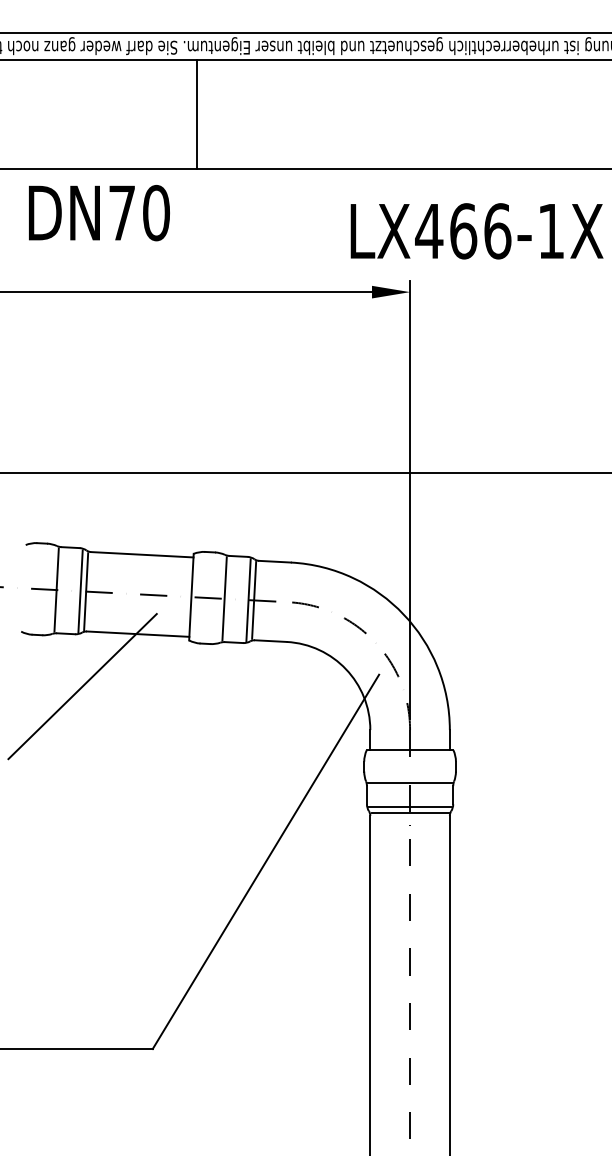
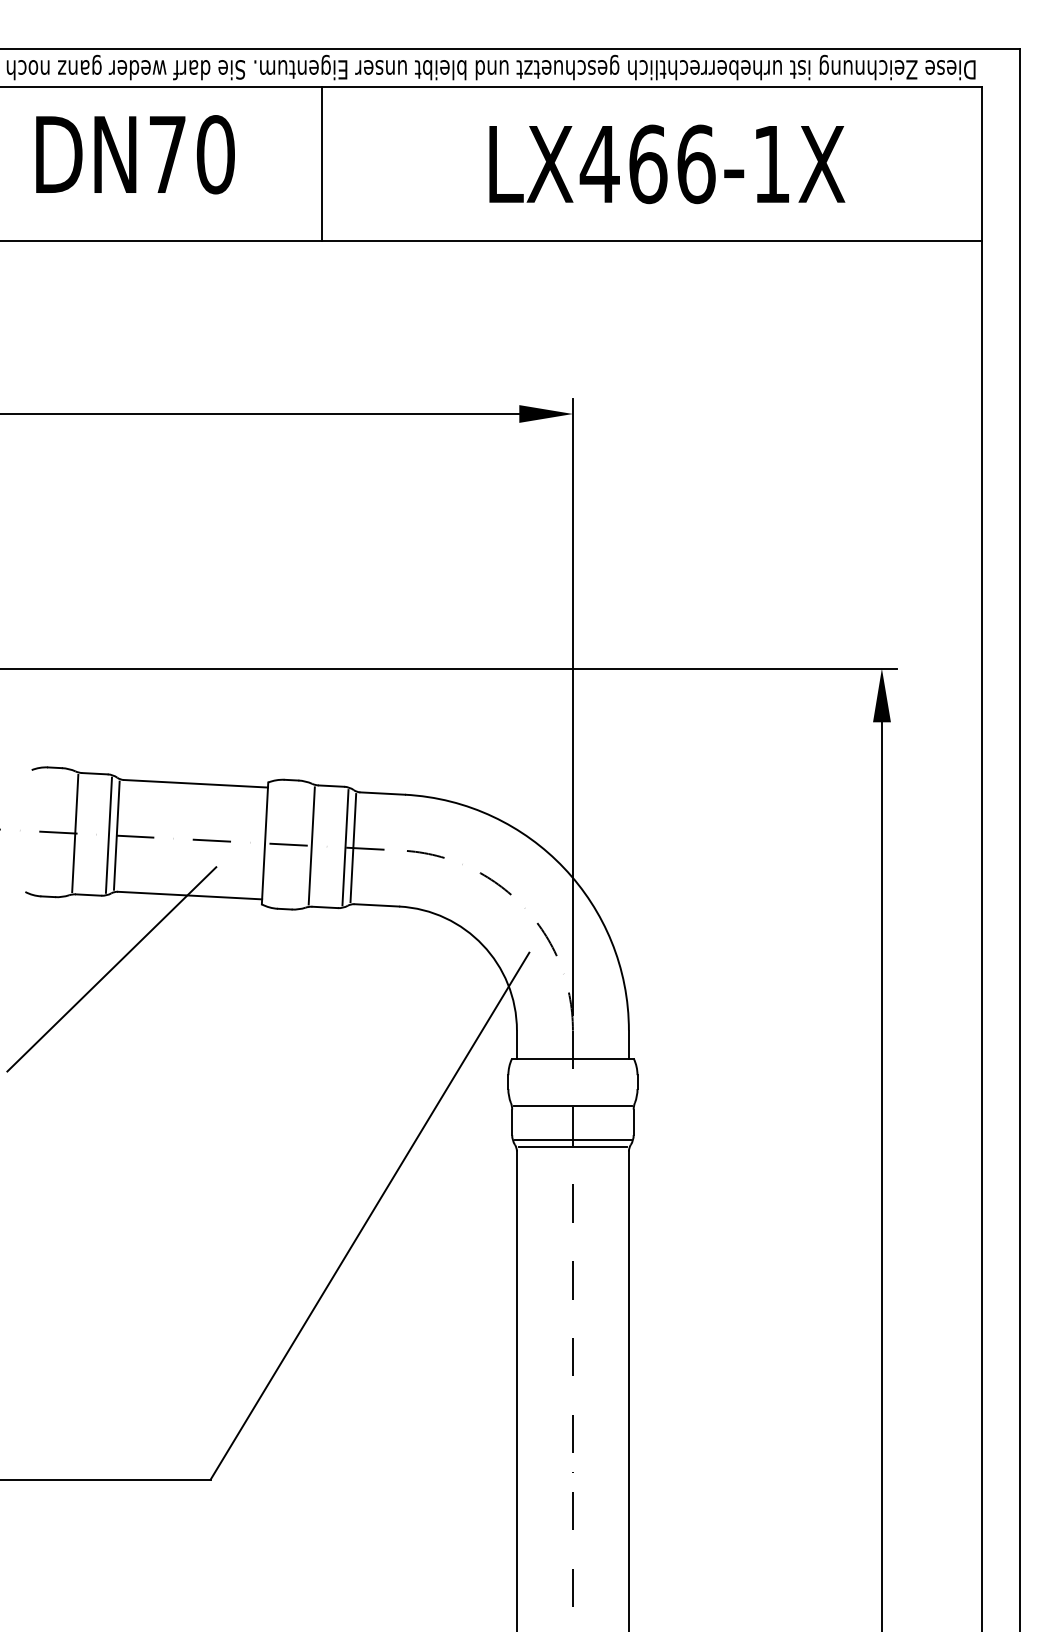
line: (196, 114) -> (321, 163), moved
text: (99, 212) -> (135, 154), moved
text: (477, 231) -> (667, 164), moved

